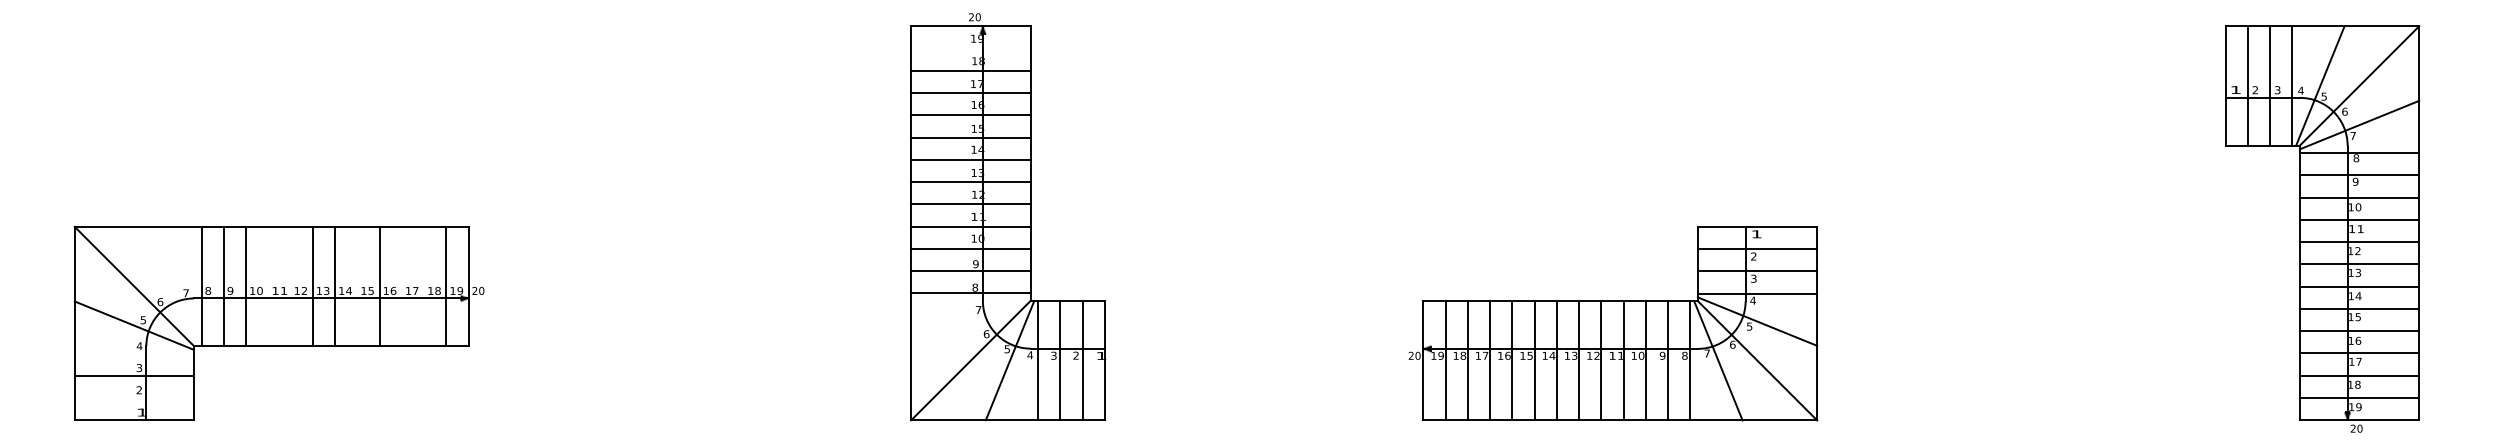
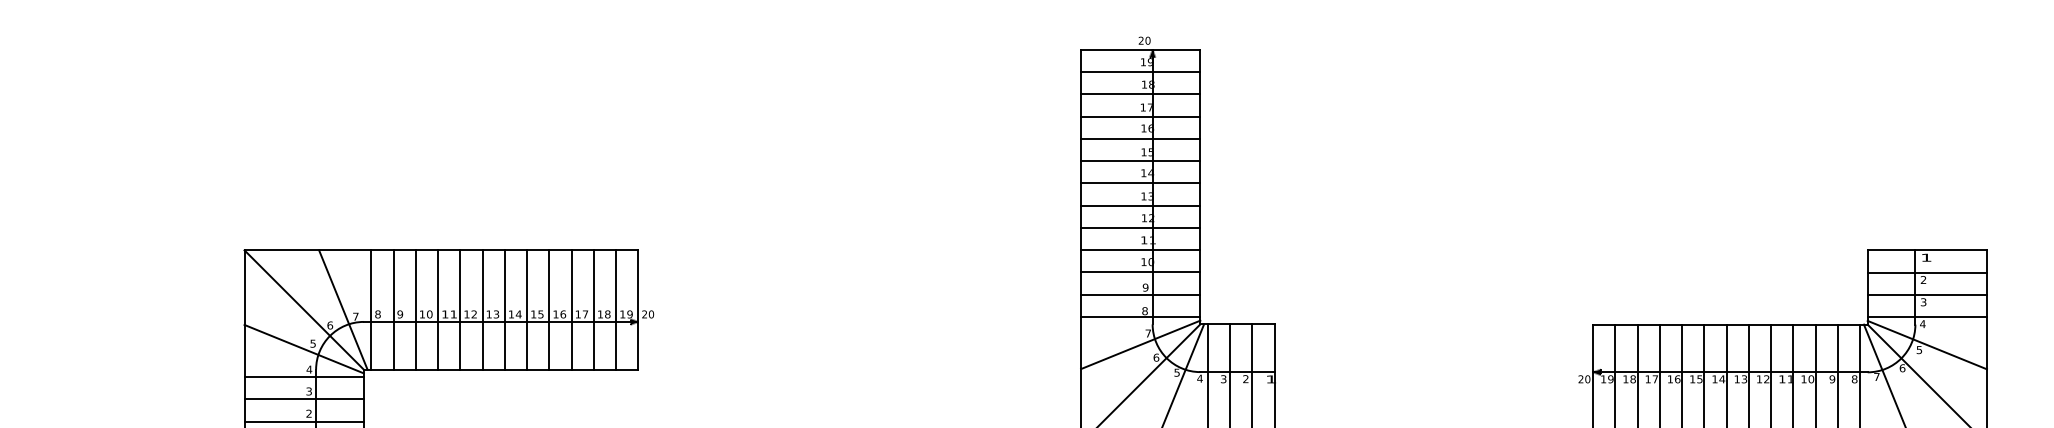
line: (970, 48) -> (1140, 71), added
line: (173, 286) -> (343, 309), added
line: (268, 286) -> (438, 309), added
line: (290, 286) -> (460, 309), added
line: (357, 286) -> (527, 309), added
line: (401, 286) -> (571, 309), added
line: (424, 286) -> (594, 309), added
line: (970, 321) -> (1140, 344), added
line: (134, 353) -> (304, 376), added
line: (134, 398) -> (304, 421), added

